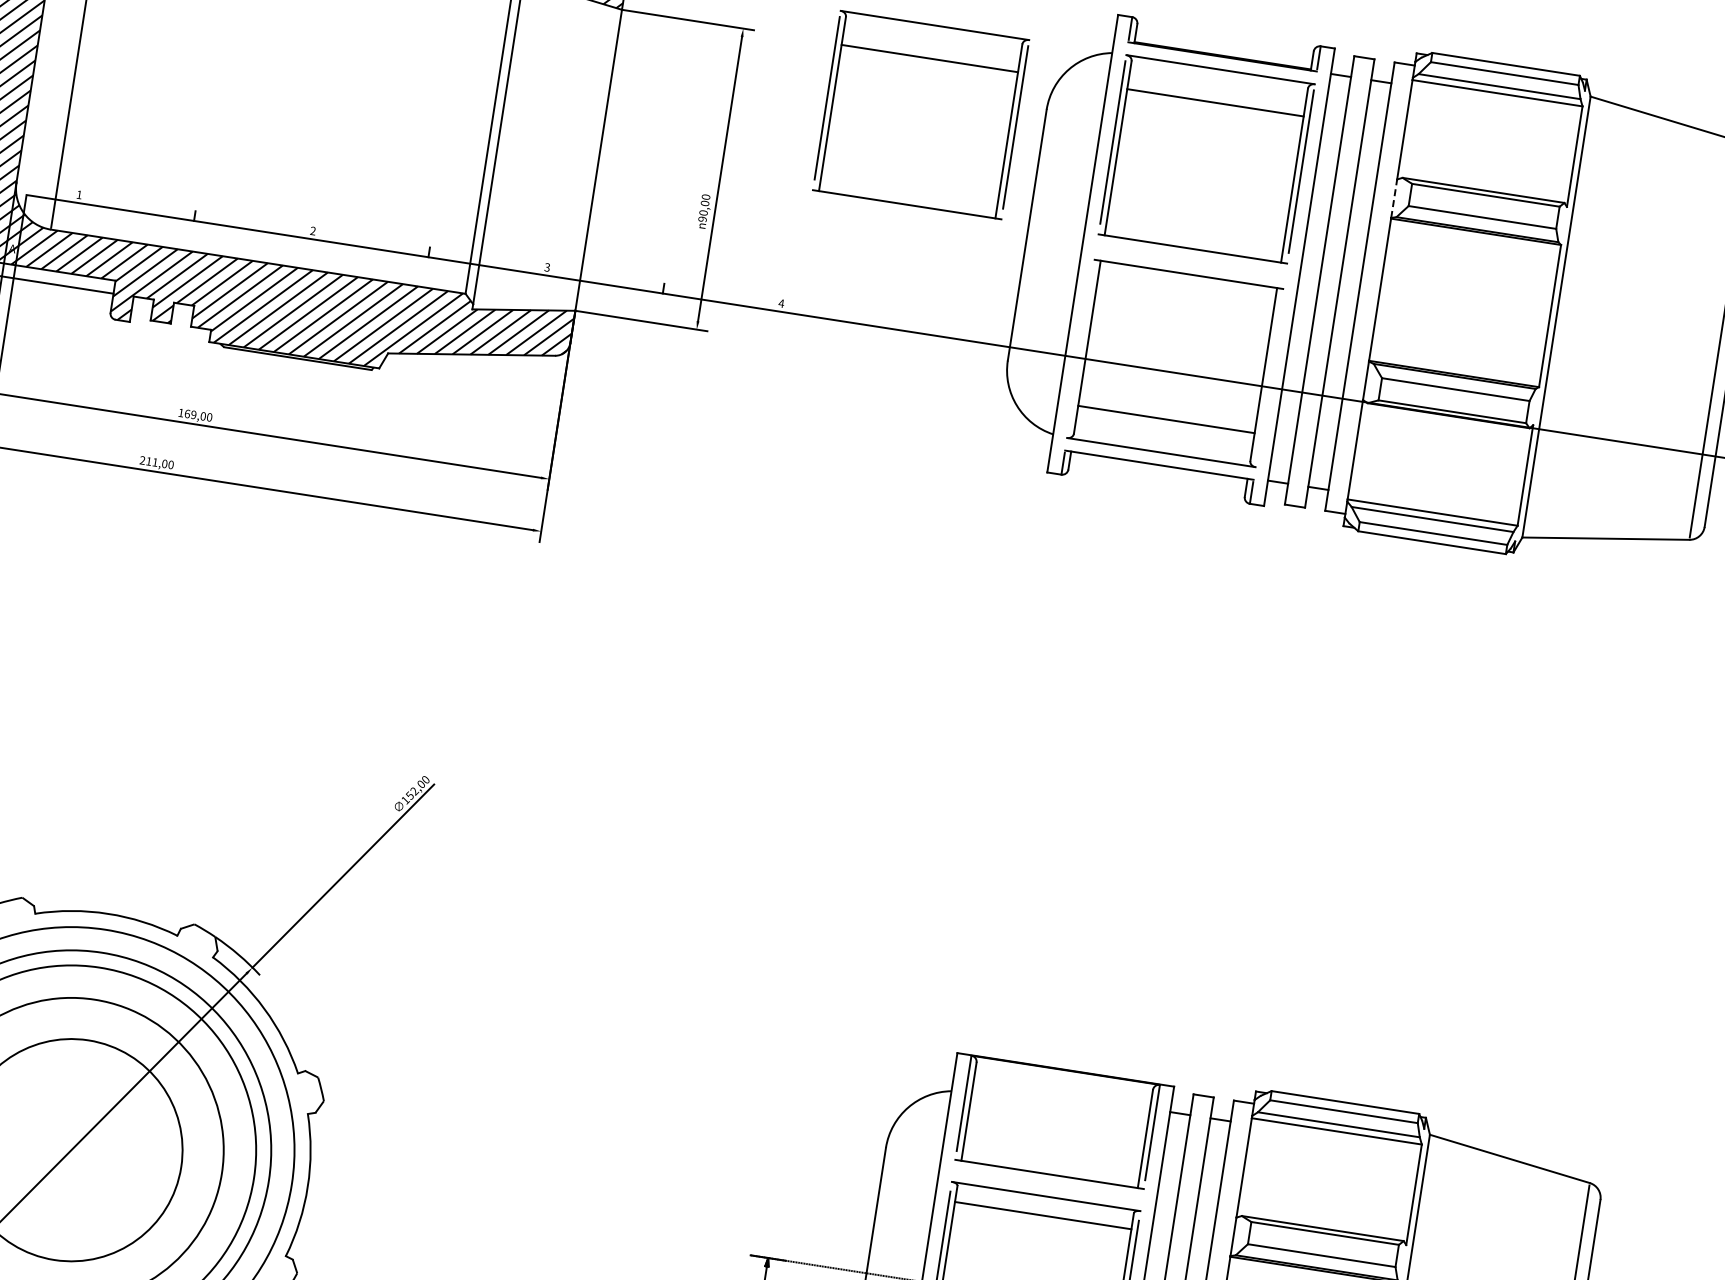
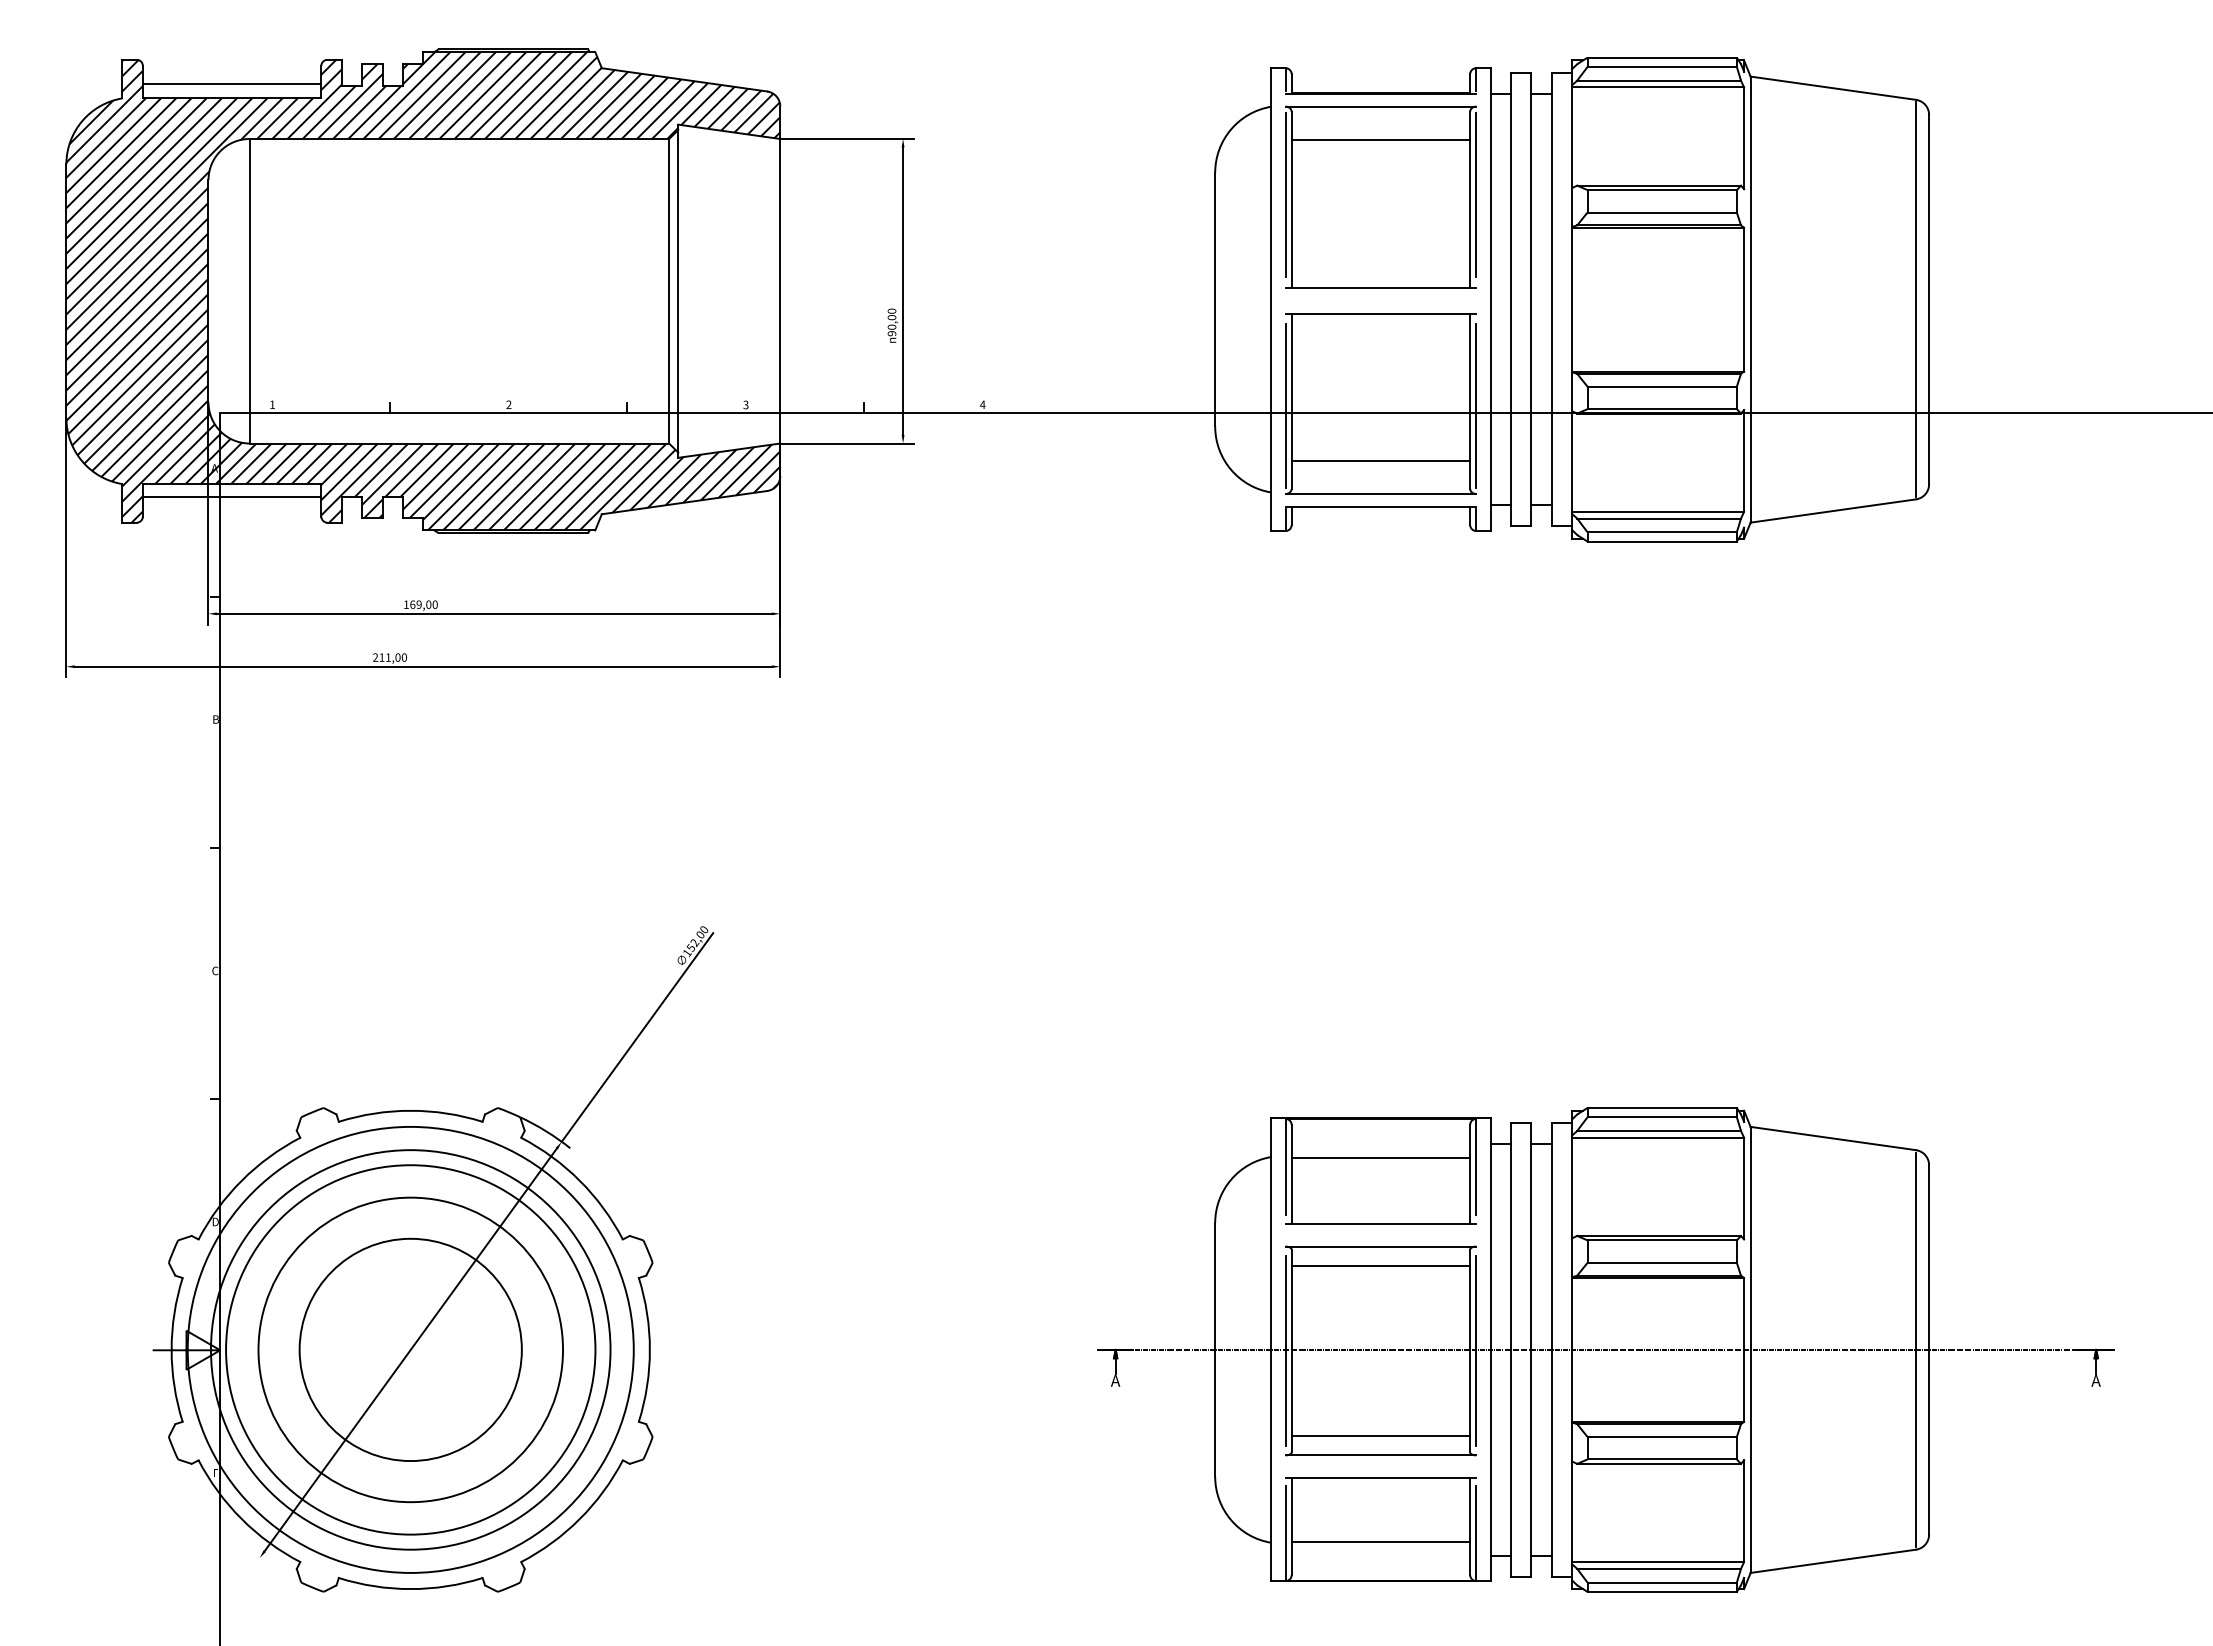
part: (920, 114) -> (1091, 196), removed
line: (1394, 197) -> (1572, 206), dashed -> solid
line: (1080, 350) -> (1285, 405), added
line: (1269, 379) -> (1476, 405), added
line: (1059, 1108) -> (1380, 1157), added

